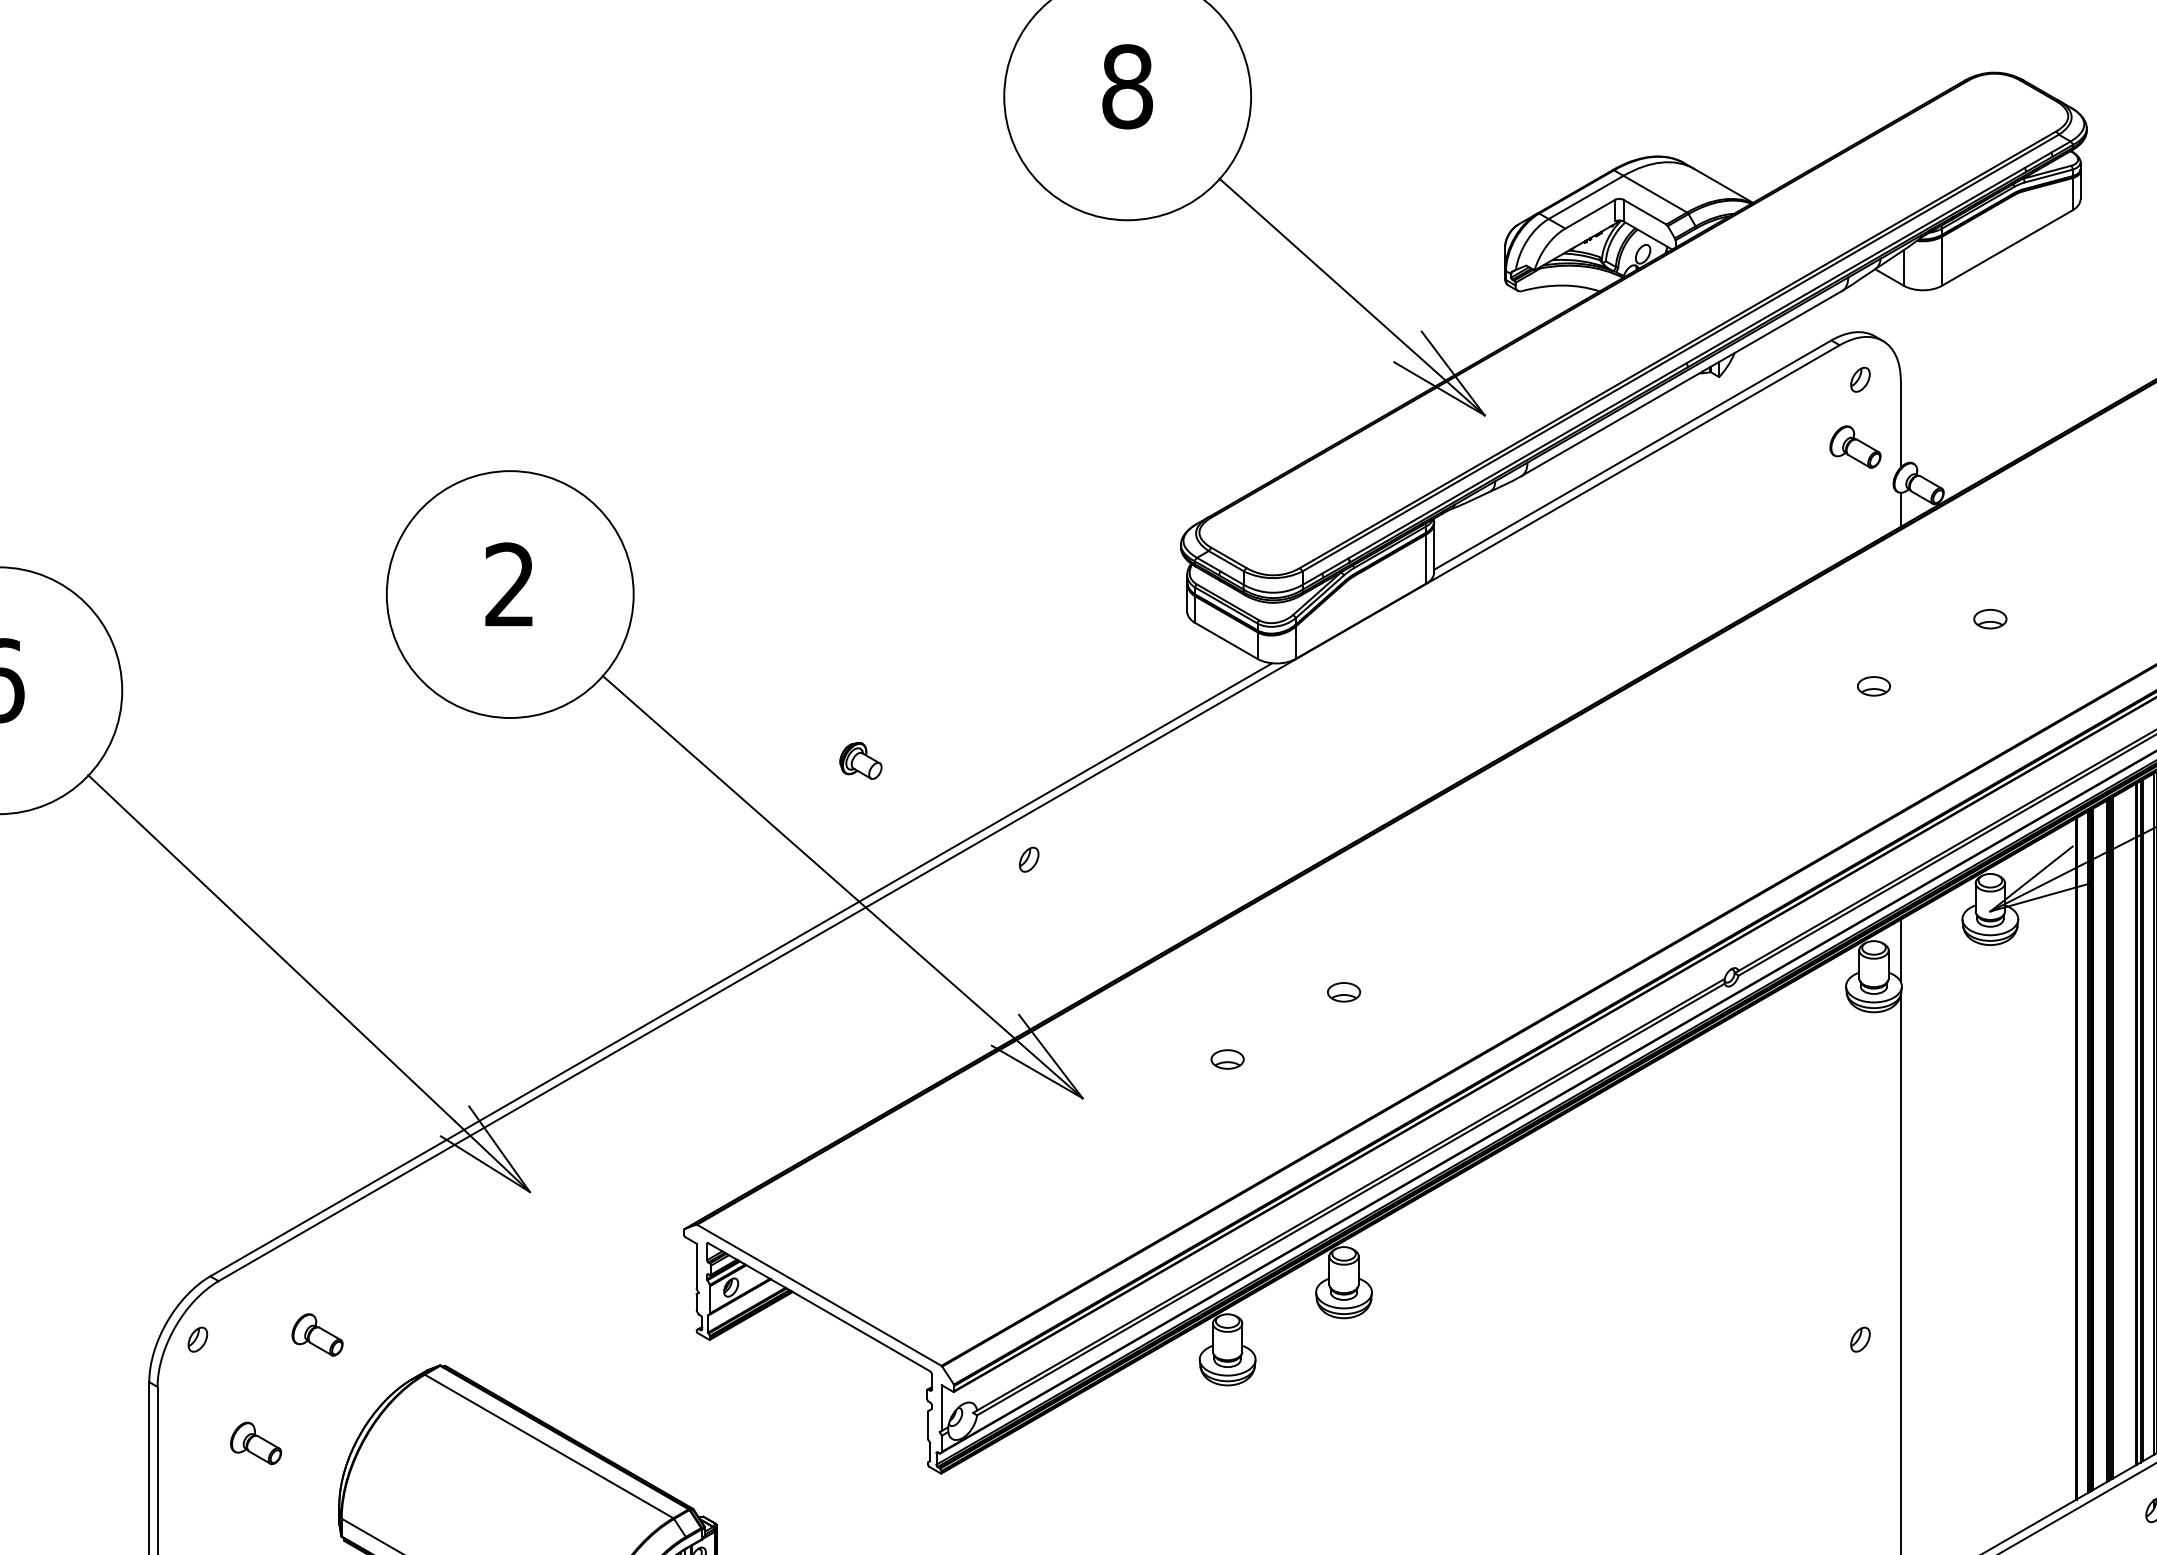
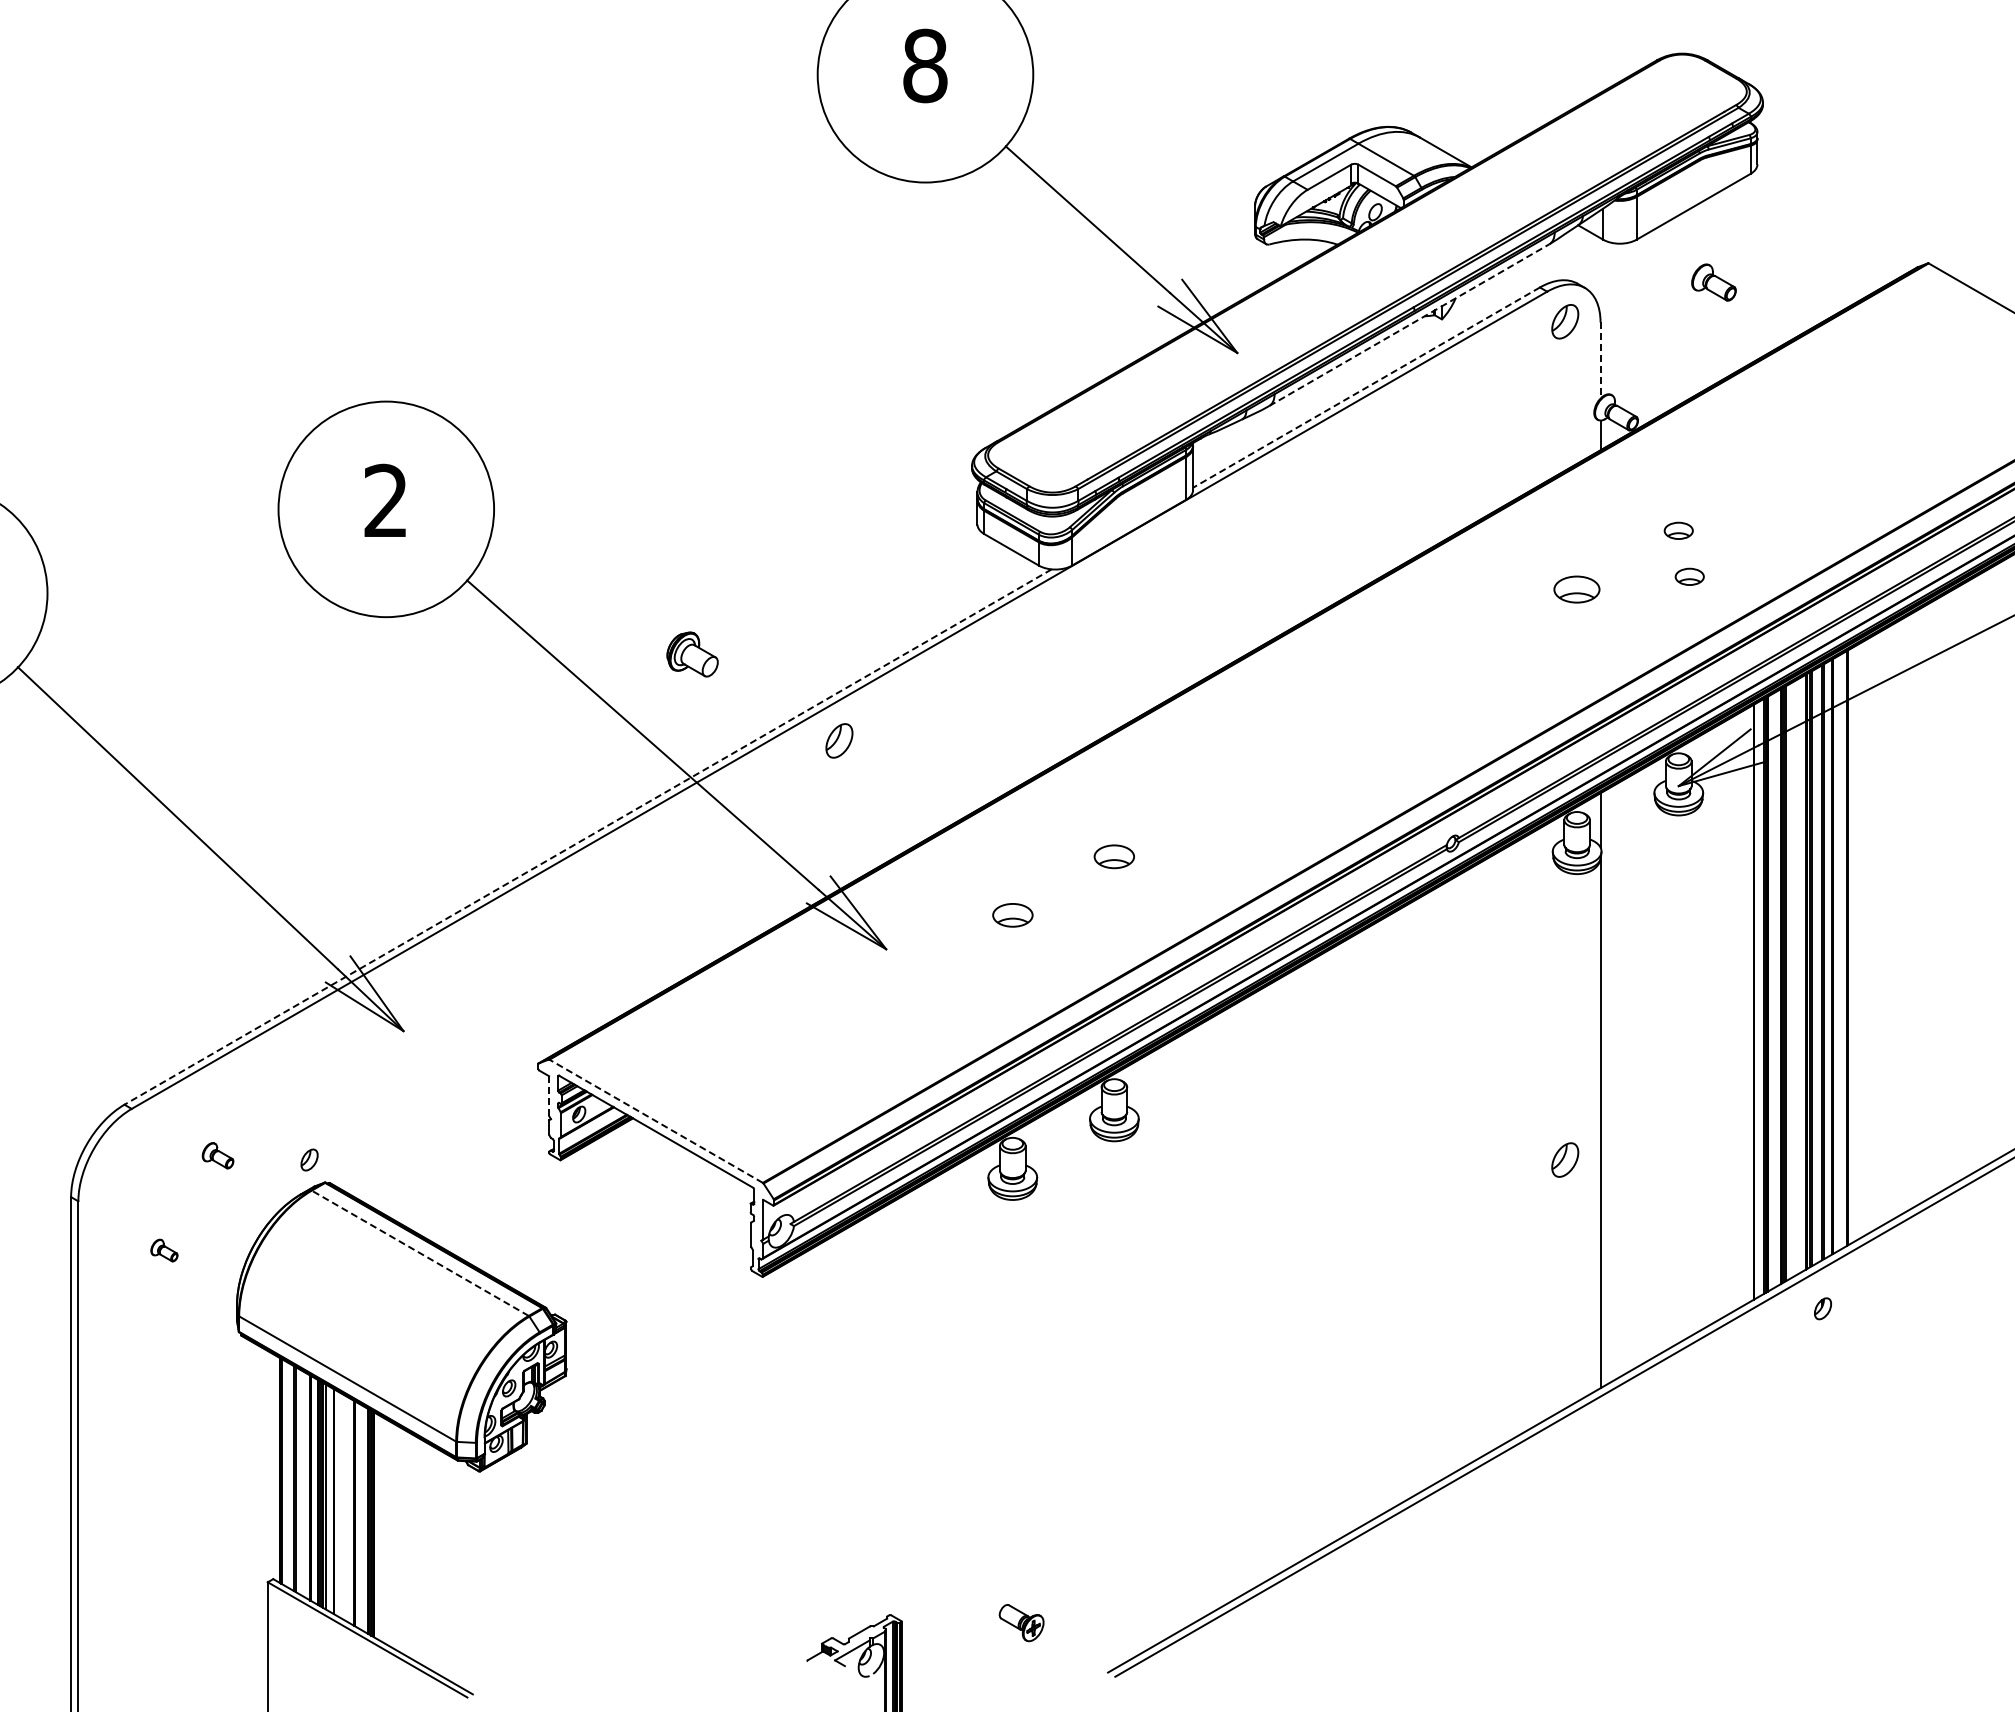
part: (1860, 379) -> (1565, 321), size x1.6
line: (1681, 383) -> (1409, 325), solid -> dashed
line: (1900, 425) -> (1600, 361), solid -> dashed
part: (1854, 446) -> (1713, 282), moved
line: (1632, 454) -> (1366, 387), solid -> dashed
part: (2002, 671) -> (1689, 576), added
part: (1874, 686) -> (1577, 589), size x1.6
part: (860, 760) -> (692, 654), size x1.4
part: (1029, 859) -> (839, 740), size x1.6
line: (740, 970) -> (587, 837), solid -> dashed
part: (1344, 992) -> (1114, 856), size x1.4
part: (1227, 1059) -> (1012, 915), size x1.4
line: (697, 1266) -> (549, 1096), solid -> dashed
line: (818, 1295) -> (655, 1121), solid -> dashed
part: (316, 1334) -> (217, 1155), size x0.7
part: (197, 1339) -> (309, 1159), moved
part: (1860, 1339) -> (1565, 1159), size x1.6
part: (256, 1443) -> (164, 1250), size x0.6
line: (548, 1446) -> (419, 1253), solid -> dashed

